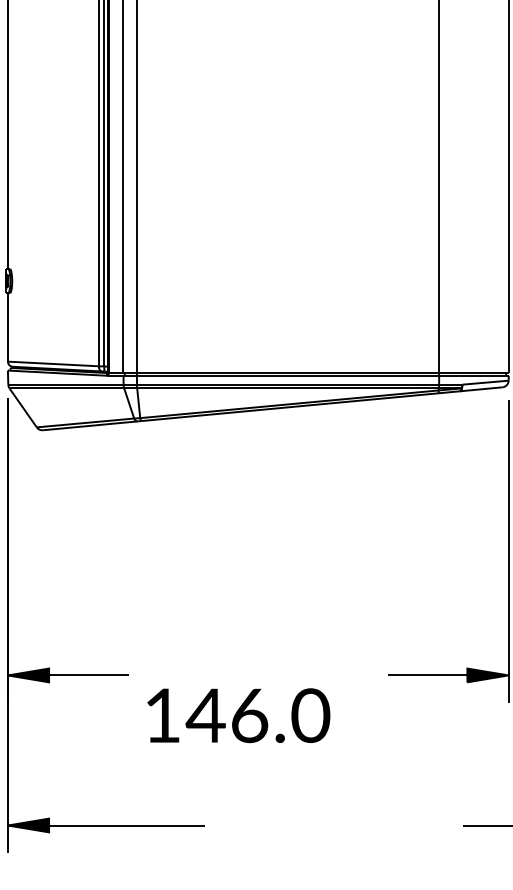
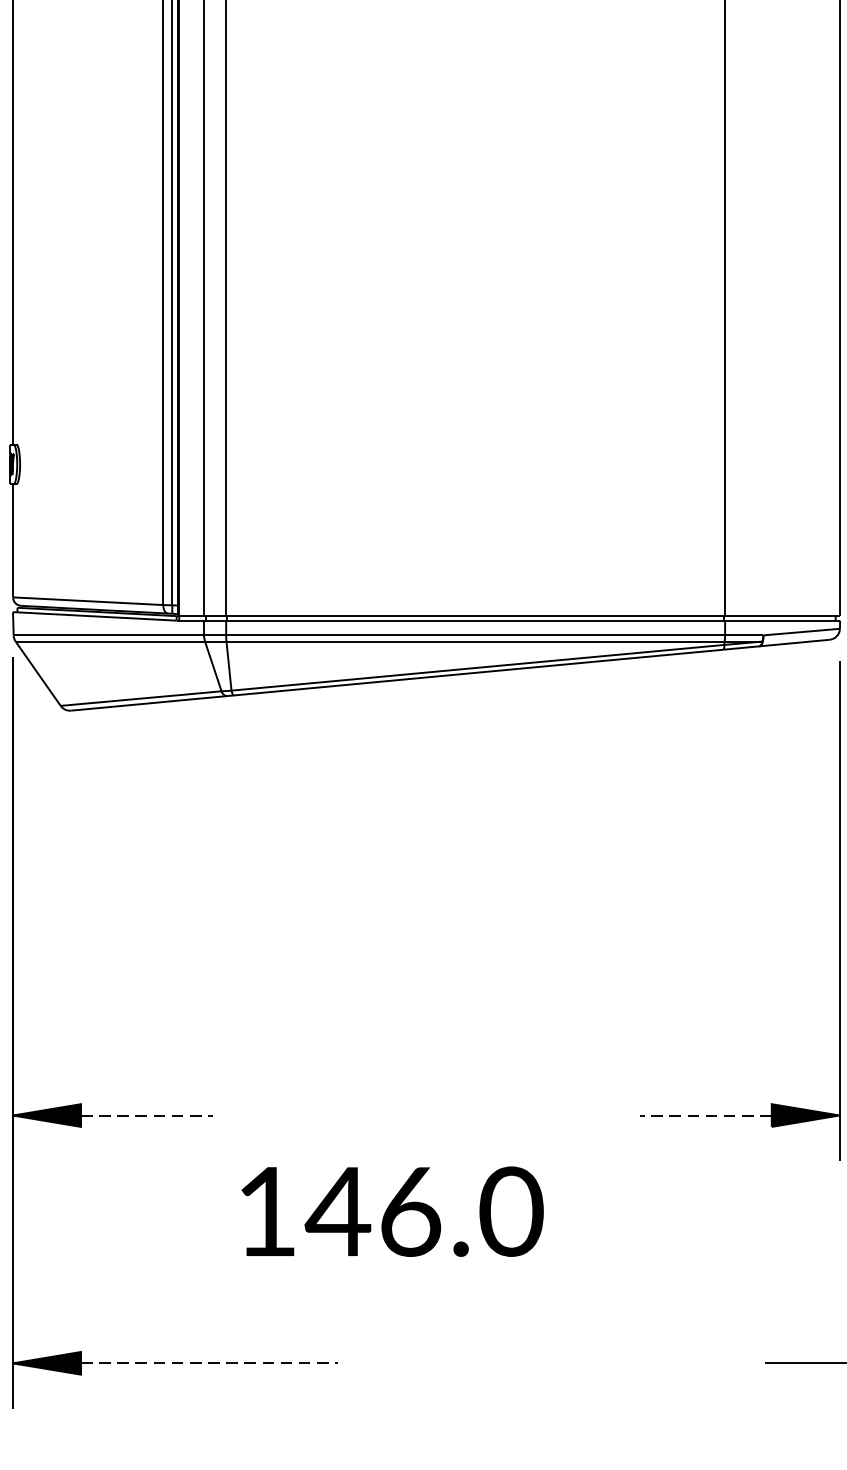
line: (89, 675) -> (147, 1115), solid -> dashed
line: (427, 675) -> (705, 1115), solid -> dashed
text: (238, 715) -> (392, 1211), moved
line: (126, 825) -> (208, 1363), solid -> dashed

